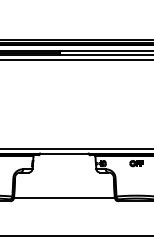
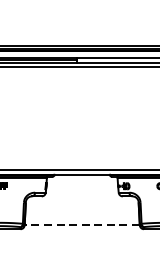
line: (63, 197) -> (81, 224), solid -> dashed

